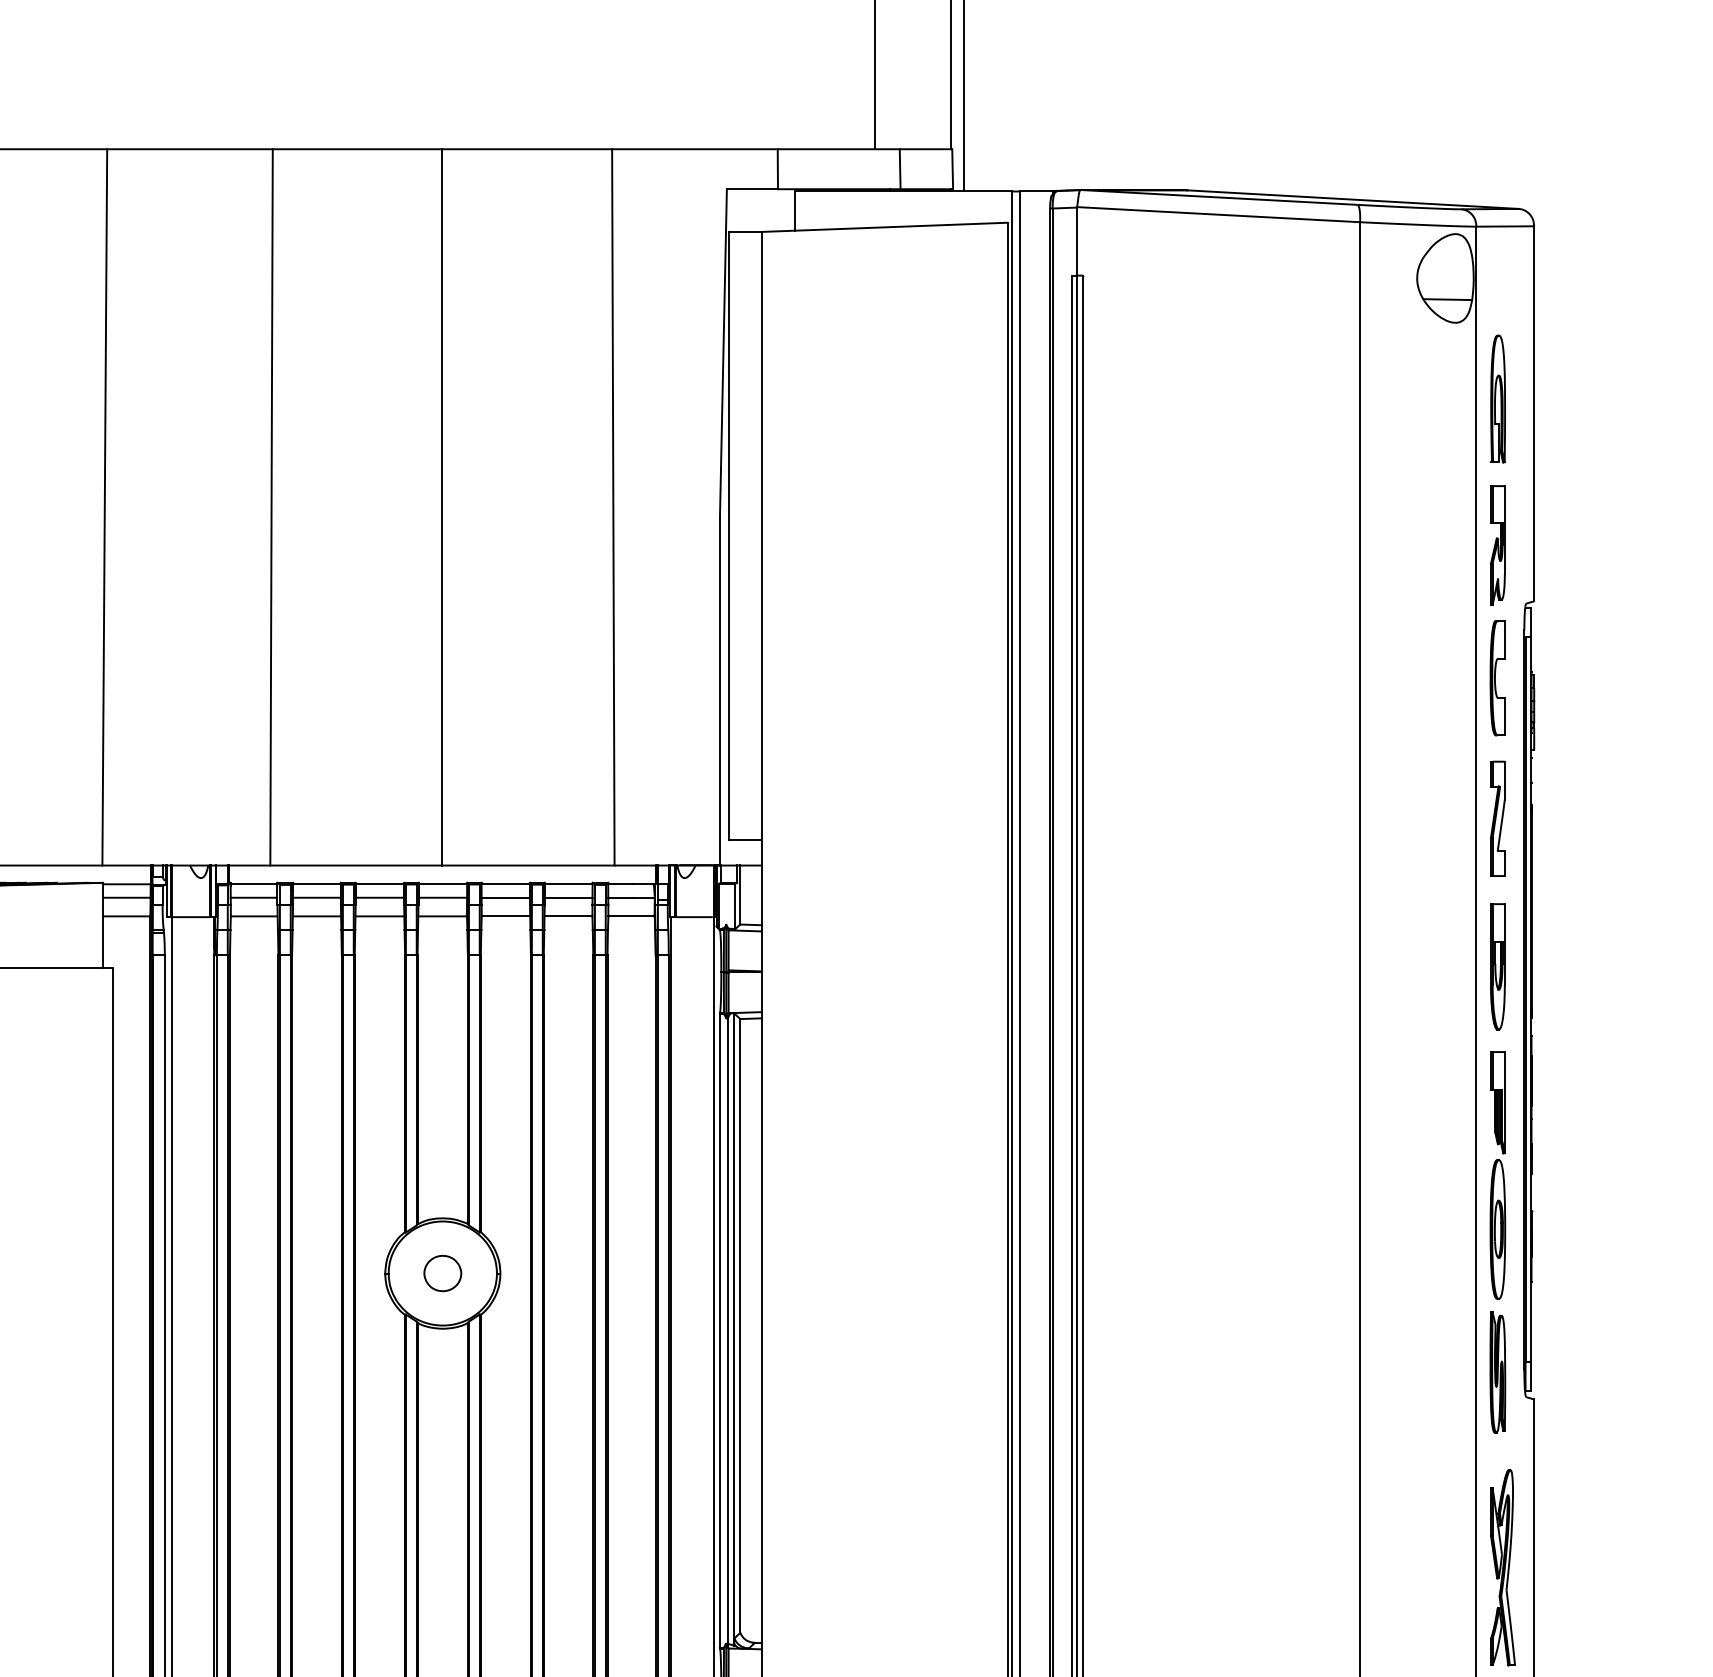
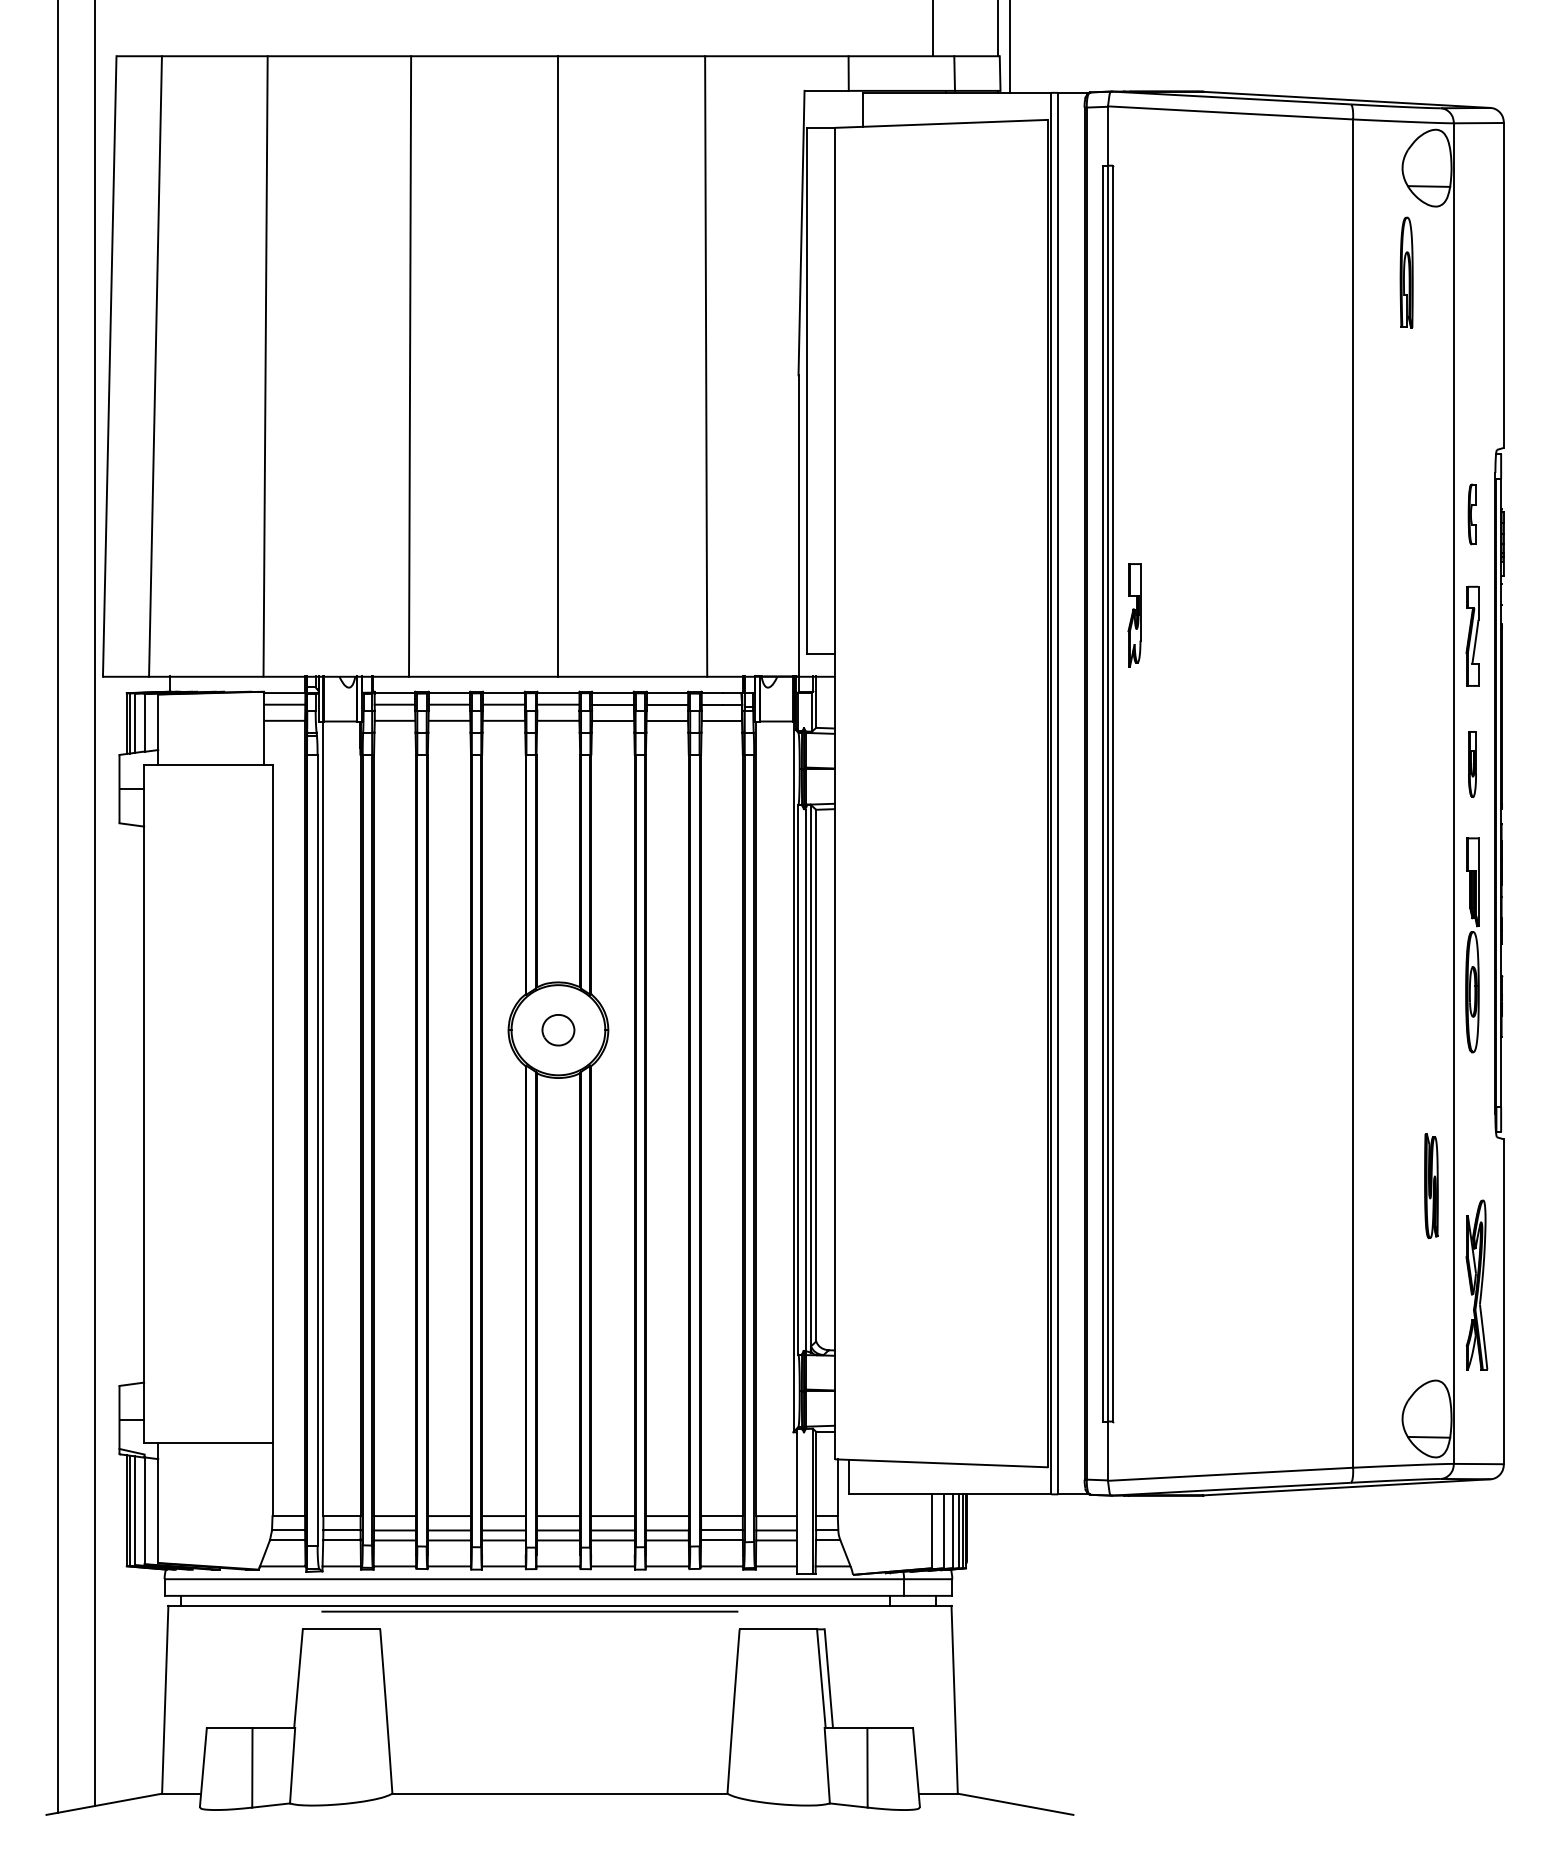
part: (1497, 398) -> (1406, 272), moved
part: (1497, 545) -> (1134, 615), moved
part: (1497, 678) -> (1472, 514), size x0.6
part: (1497, 966) -> (1472, 764), size x0.6
part: (1497, 1371) -> (1431, 1185), moved

